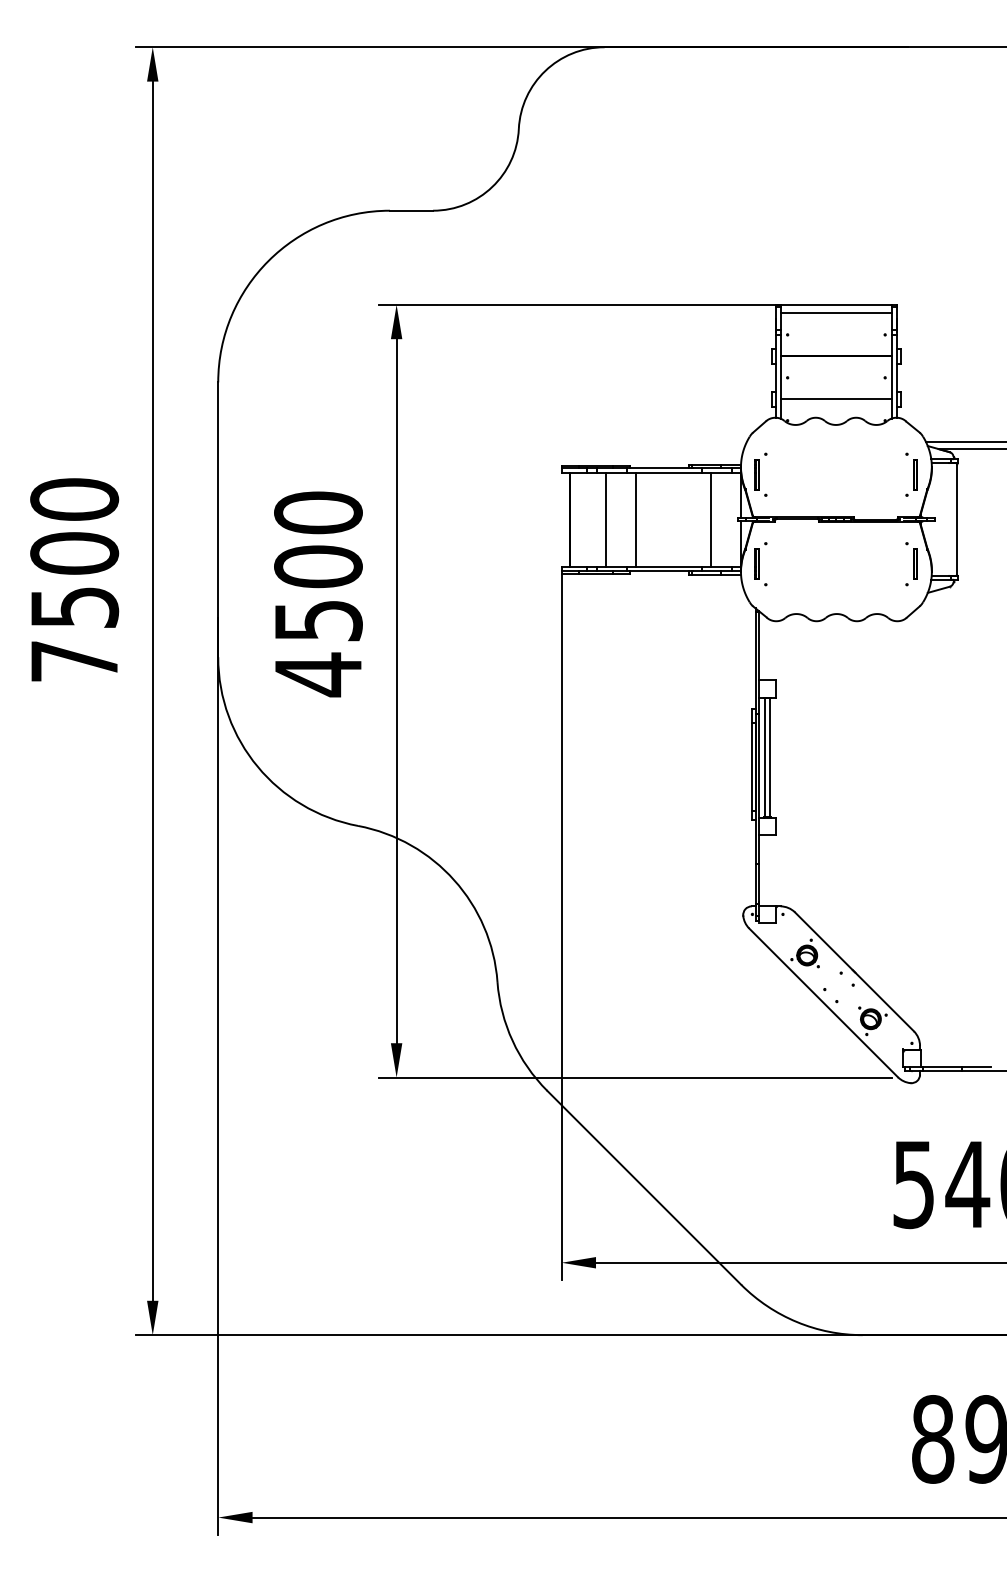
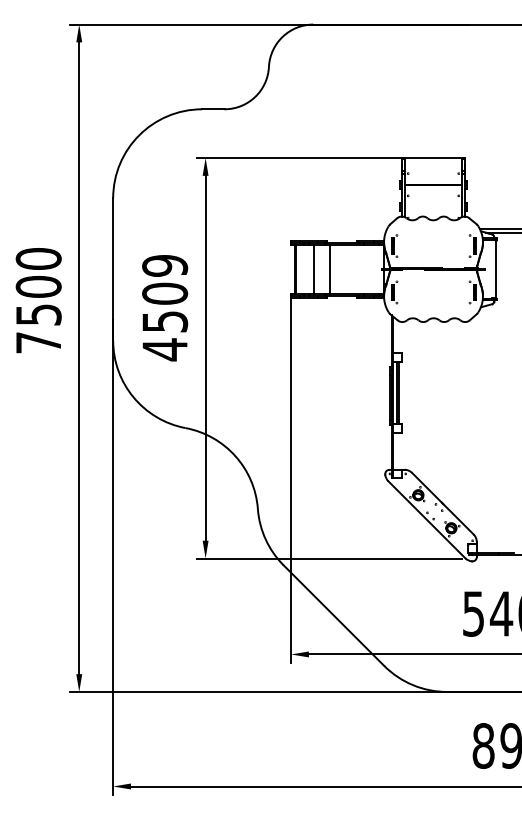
line: (836, 313) -> (433, 162), removed
line: (836, 400) -> (433, 207), removed
text: (319, 512) -> (165, 265), 4500 -> 4509
line: (710, 519) -> (368, 269), removed

